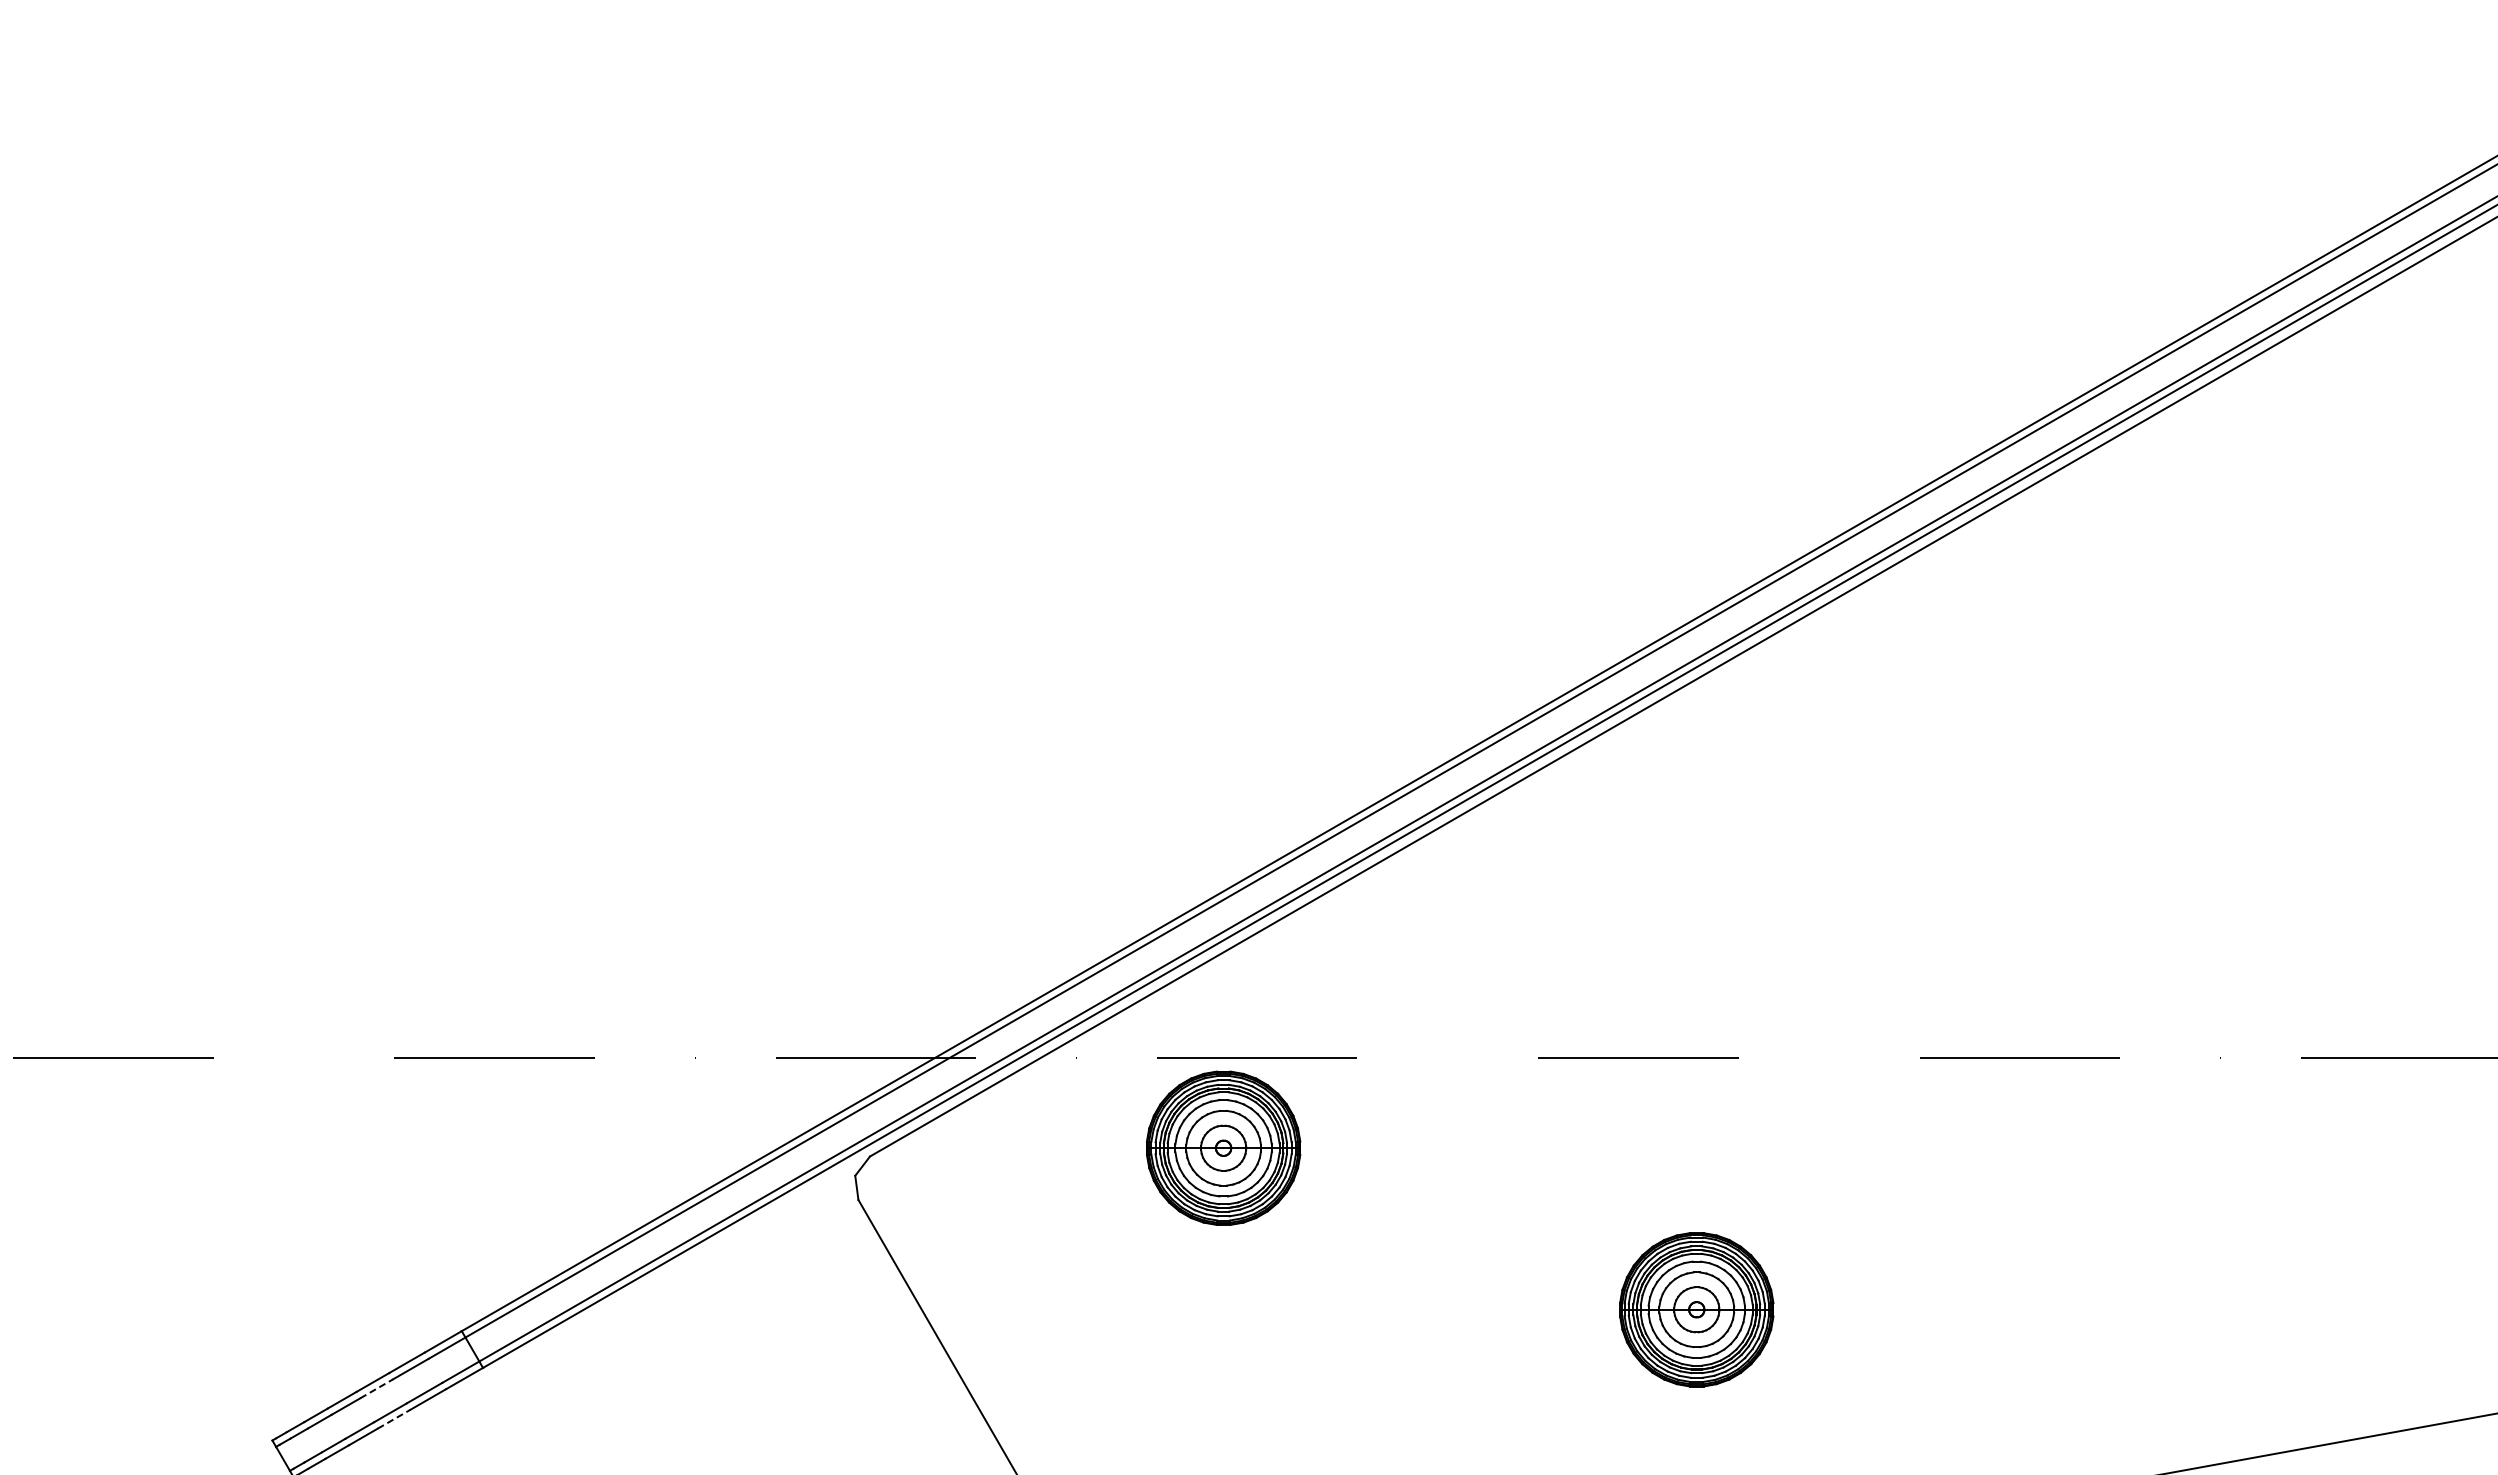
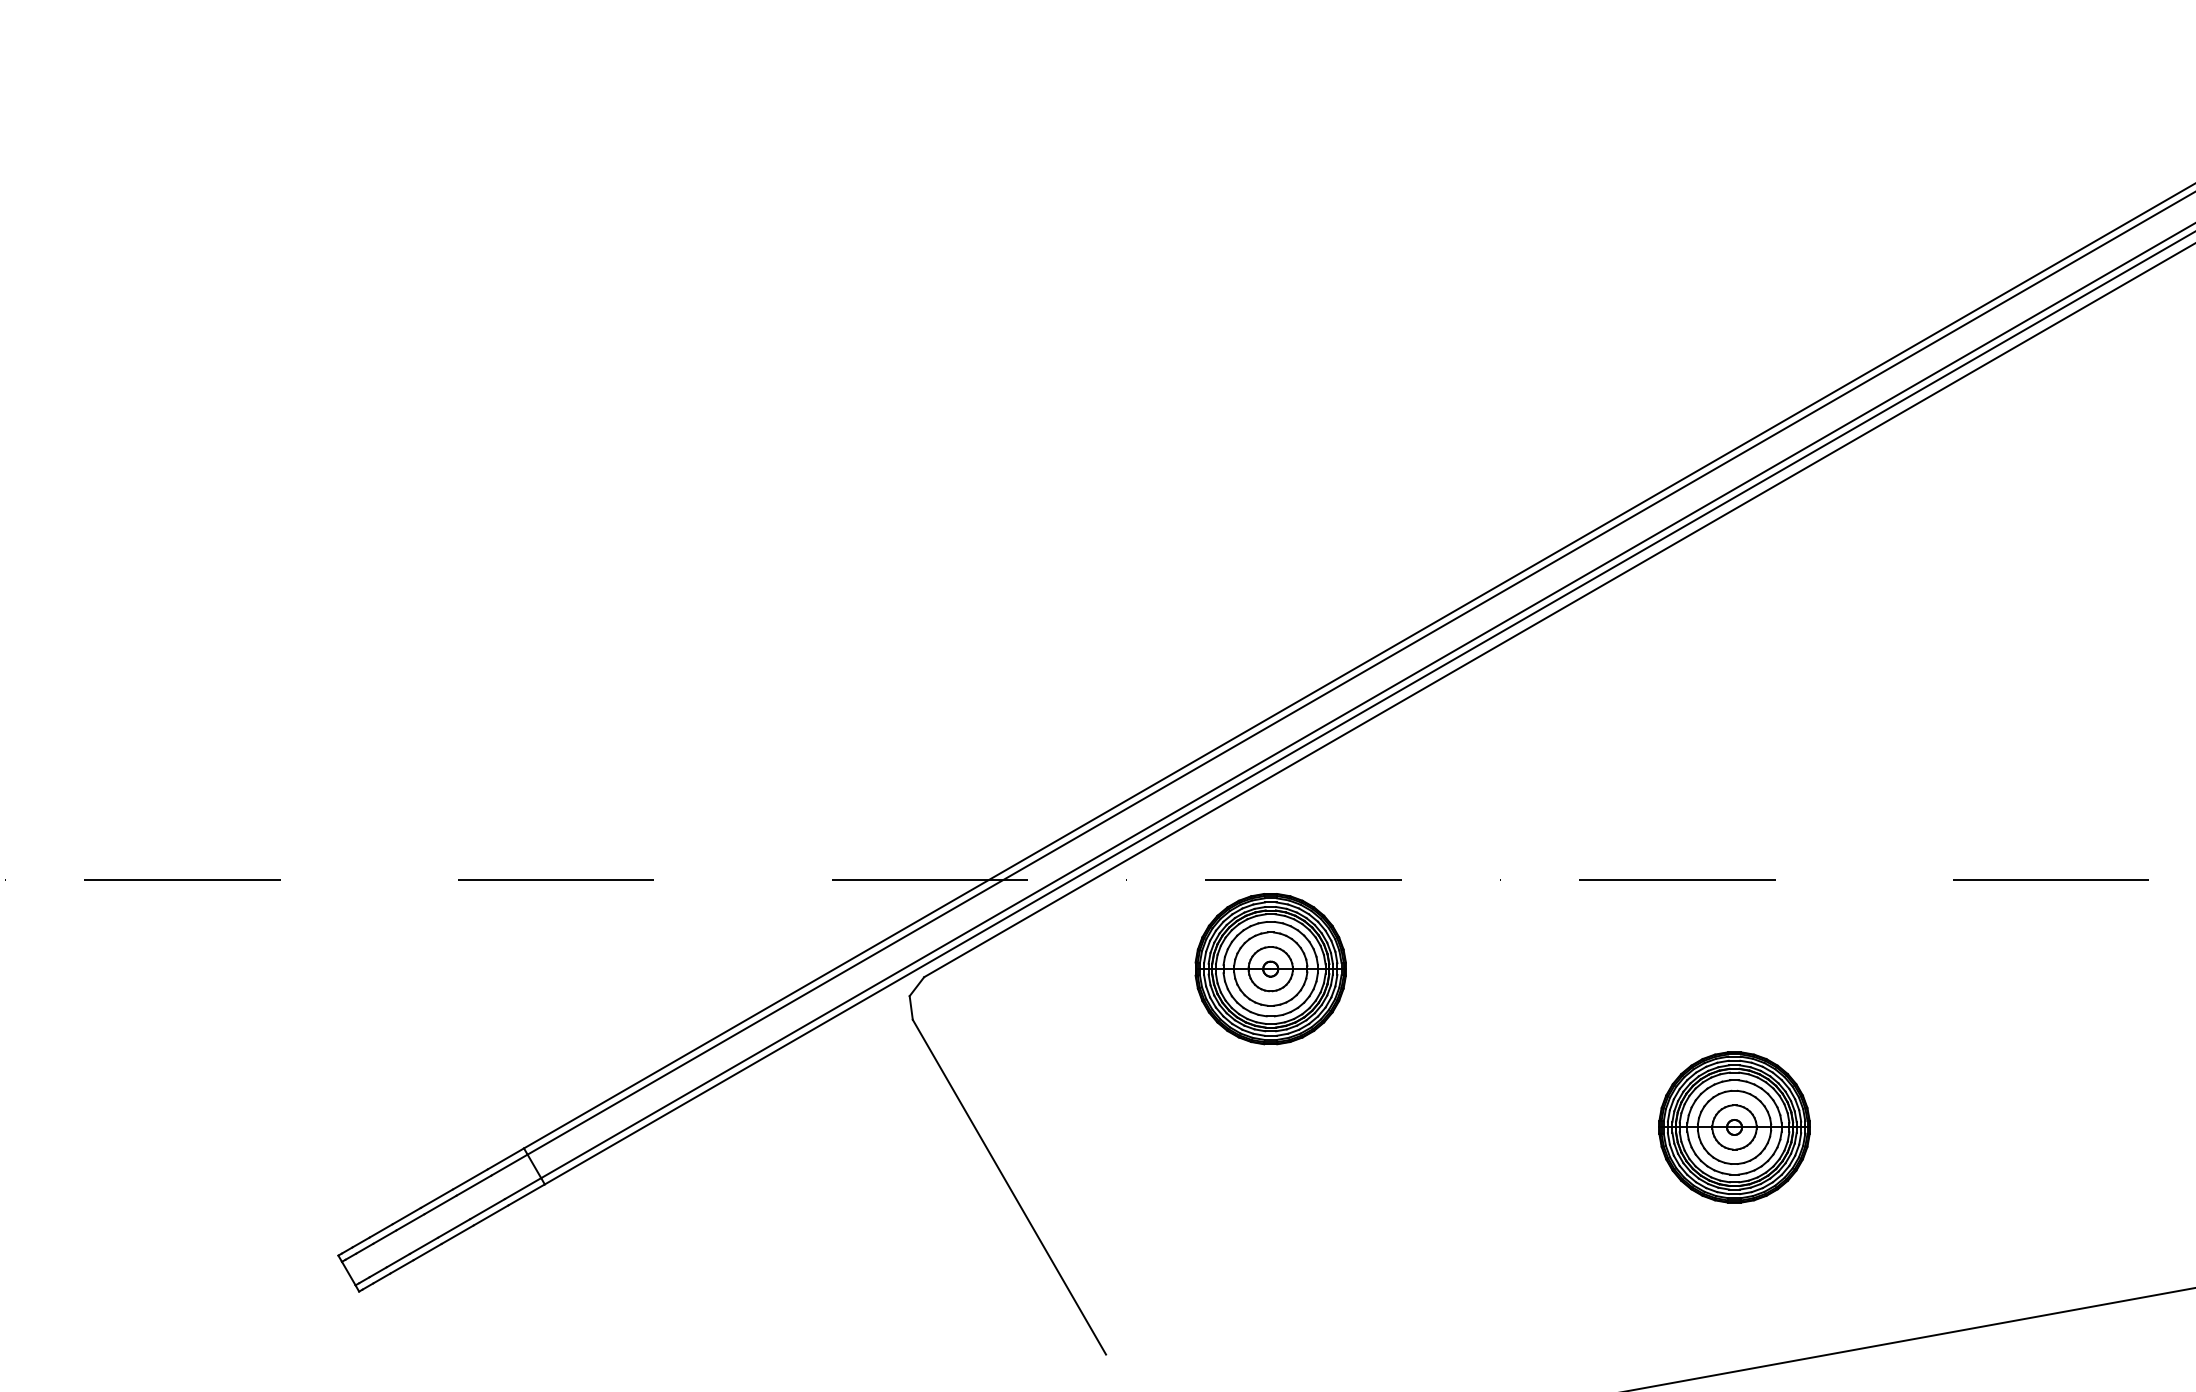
line: (376, 1388) -> (440, 1204), dashed -> solid
line: (394, 1419) -> (458, 1234), dashed -> solid

